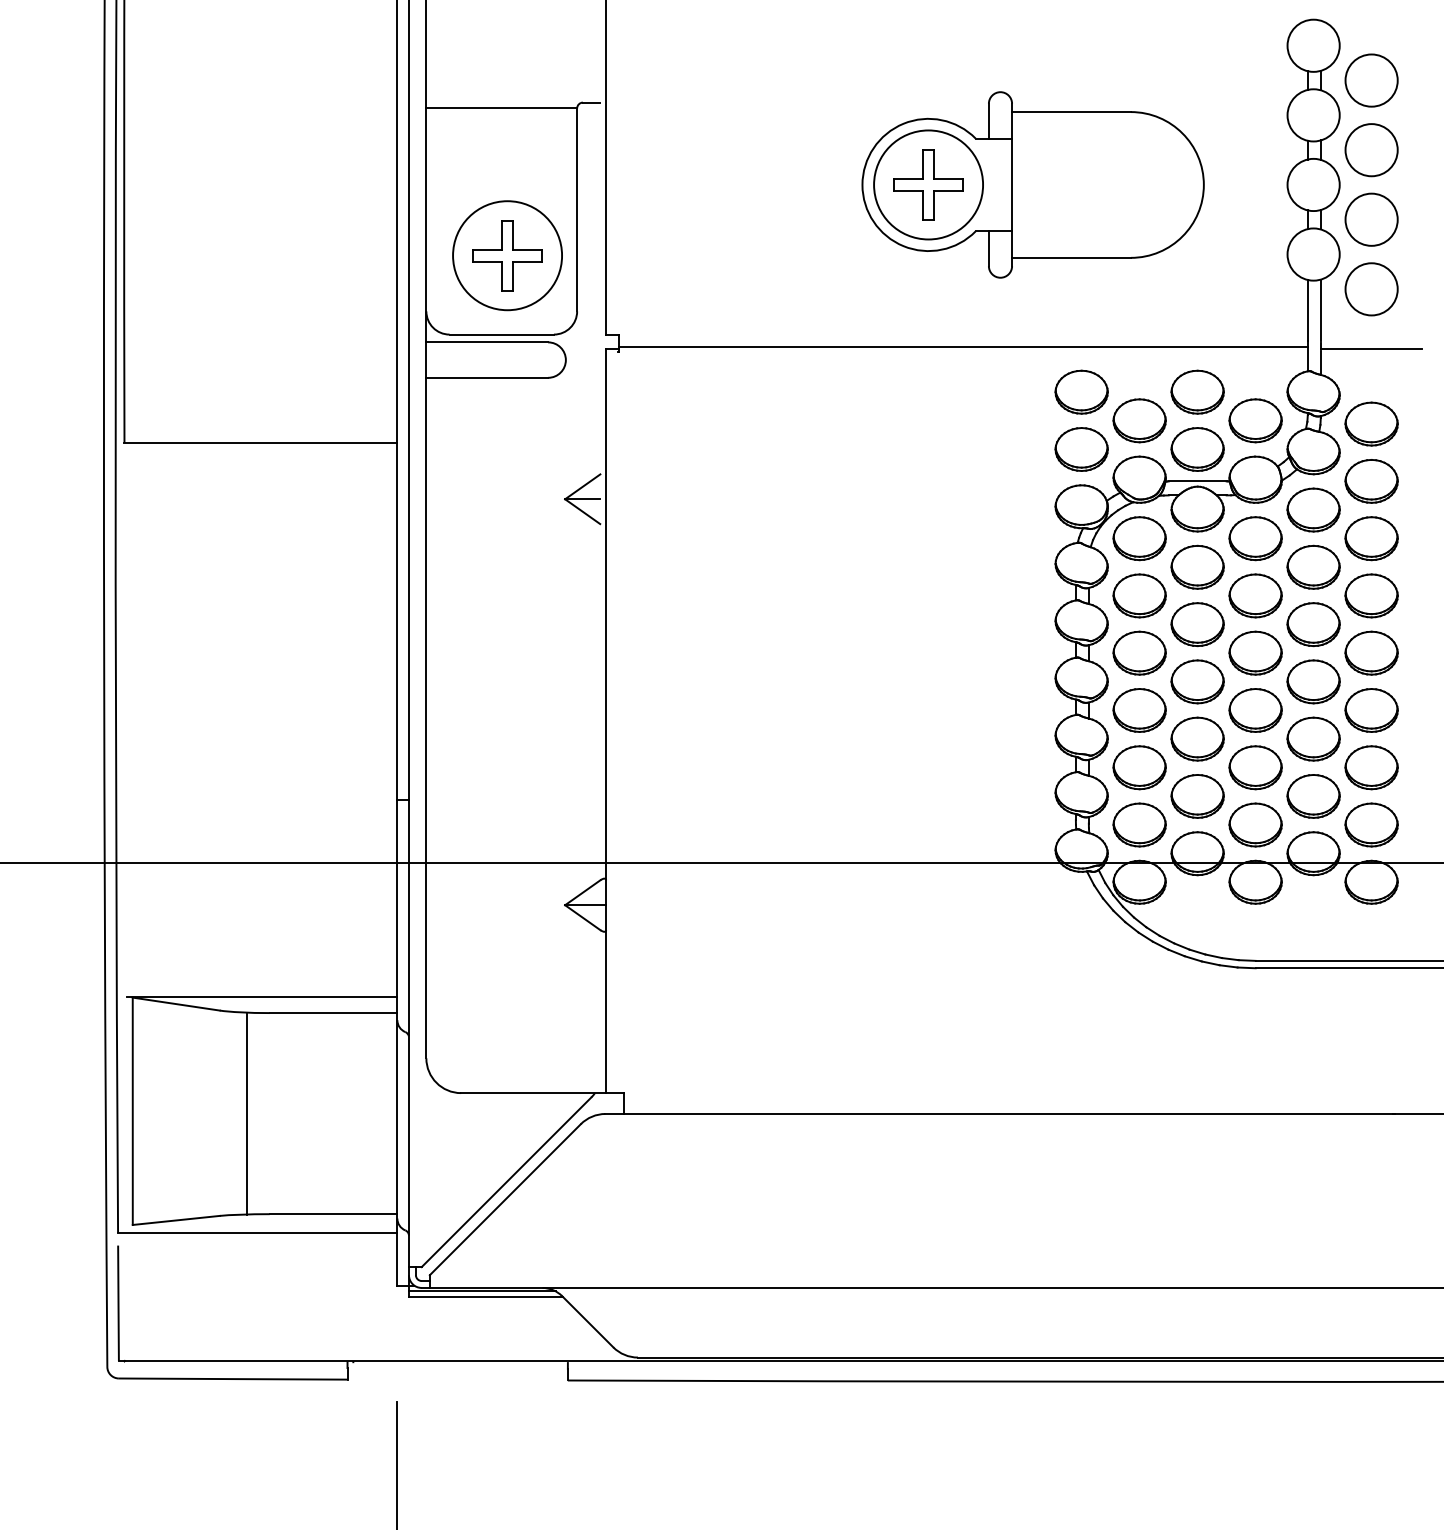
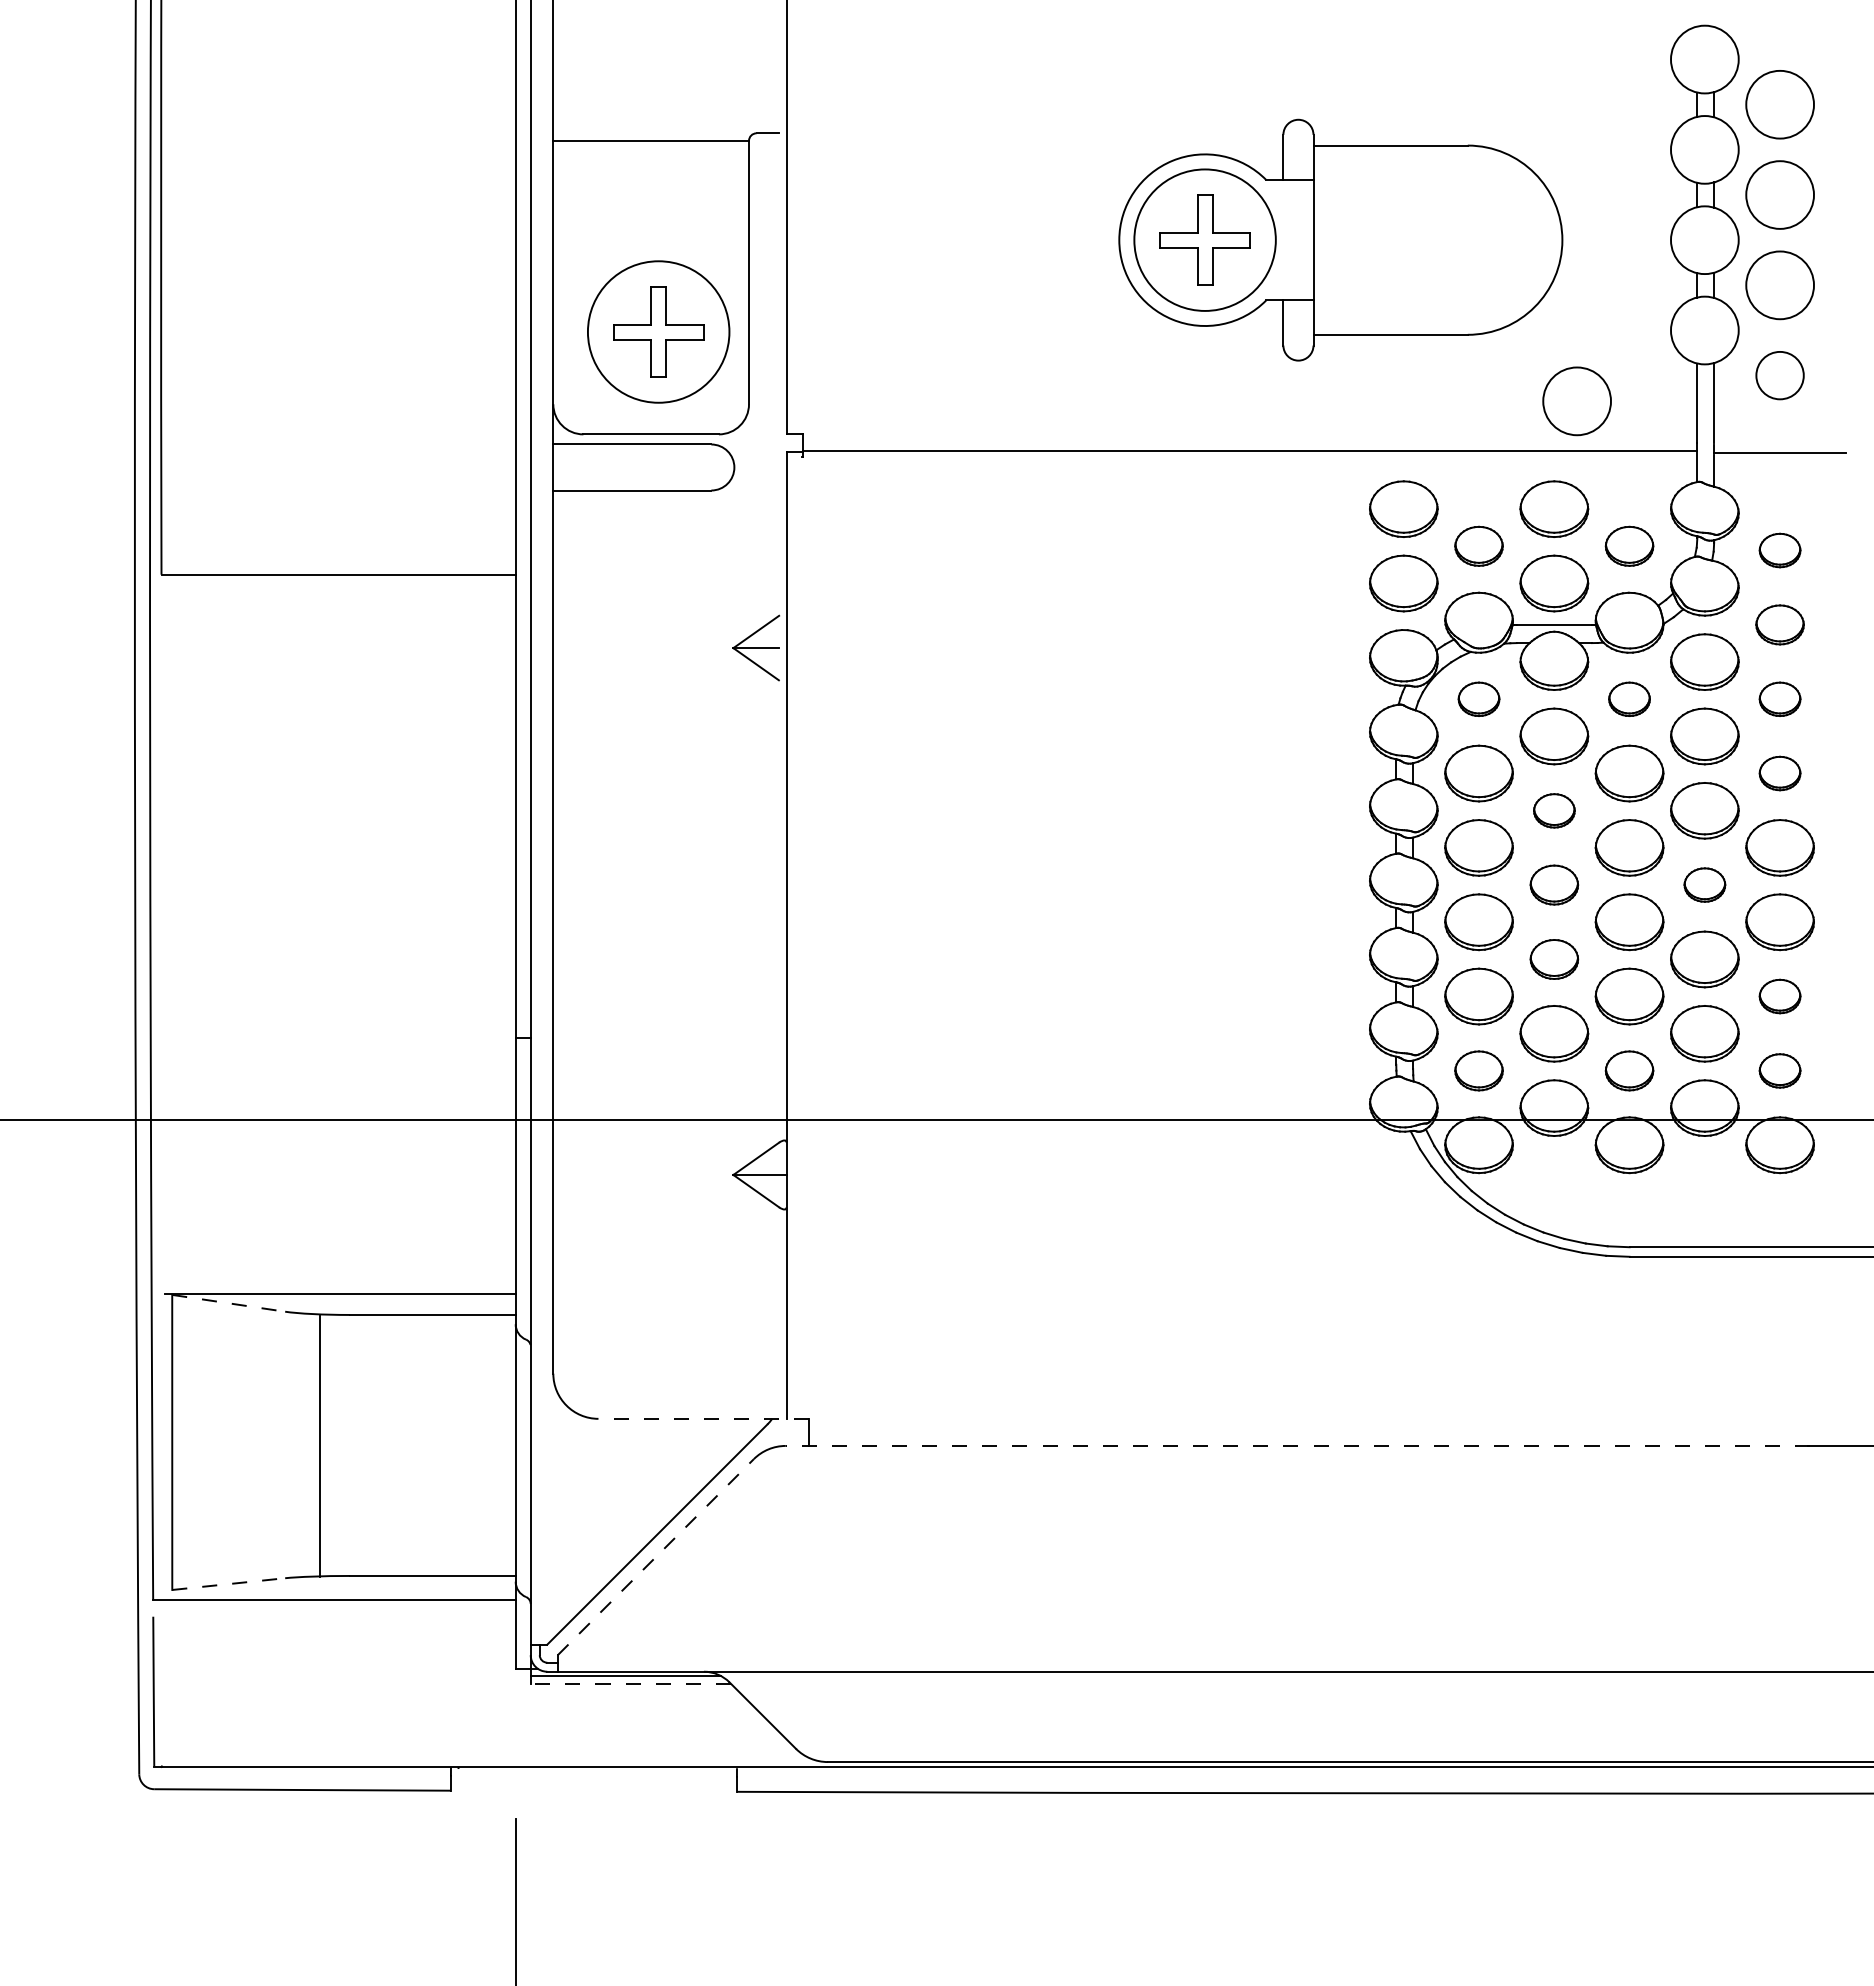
circle: (1371, 289) -> (1779, 375), size x0.7
circle: (1214, 309) -> (1576, 401), added
part: (1139, 420) -> (1478, 546), size x0.7
part: (1255, 420) -> (1629, 546), size x0.7
part: (1371, 424) -> (1779, 550), size x0.6
part: (1371, 481) -> (1779, 624), size x0.7
part: (1139, 538) -> (1478, 699), size x0.6
part: (1255, 538) -> (1629, 699), size x0.6
part: (1371, 538) -> (1779, 699), size x0.6
part: (1371, 595) -> (1779, 773), size x0.6
part: (1197, 624) -> (1554, 810), size x0.6
part: (1197, 681) -> (1554, 884), size x0.7
part: (1313, 681) -> (1704, 884), size x0.6
part: (1197, 739) -> (1554, 959), size x0.7
part: (1371, 767) -> (1779, 996), size x0.6
part: (1139, 824) -> (1478, 1070), size x0.7
part: (1255, 824) -> (1629, 1070), size x0.7
part: (1371, 824) -> (1779, 1070), size x0.6
line: (176, 1004) -> (229, 1303), solid -> dashed
line: (542, 1092) -> (703, 1418), solid -> dashed
line: (999, 1113) -> (1297, 1445), solid -> dashed
line: (505, 1199) -> (655, 1557), solid -> dashed
line: (176, 1220) -> (228, 1584), solid -> dashed
line: (485, 1297) -> (630, 1683), solid -> dashed

